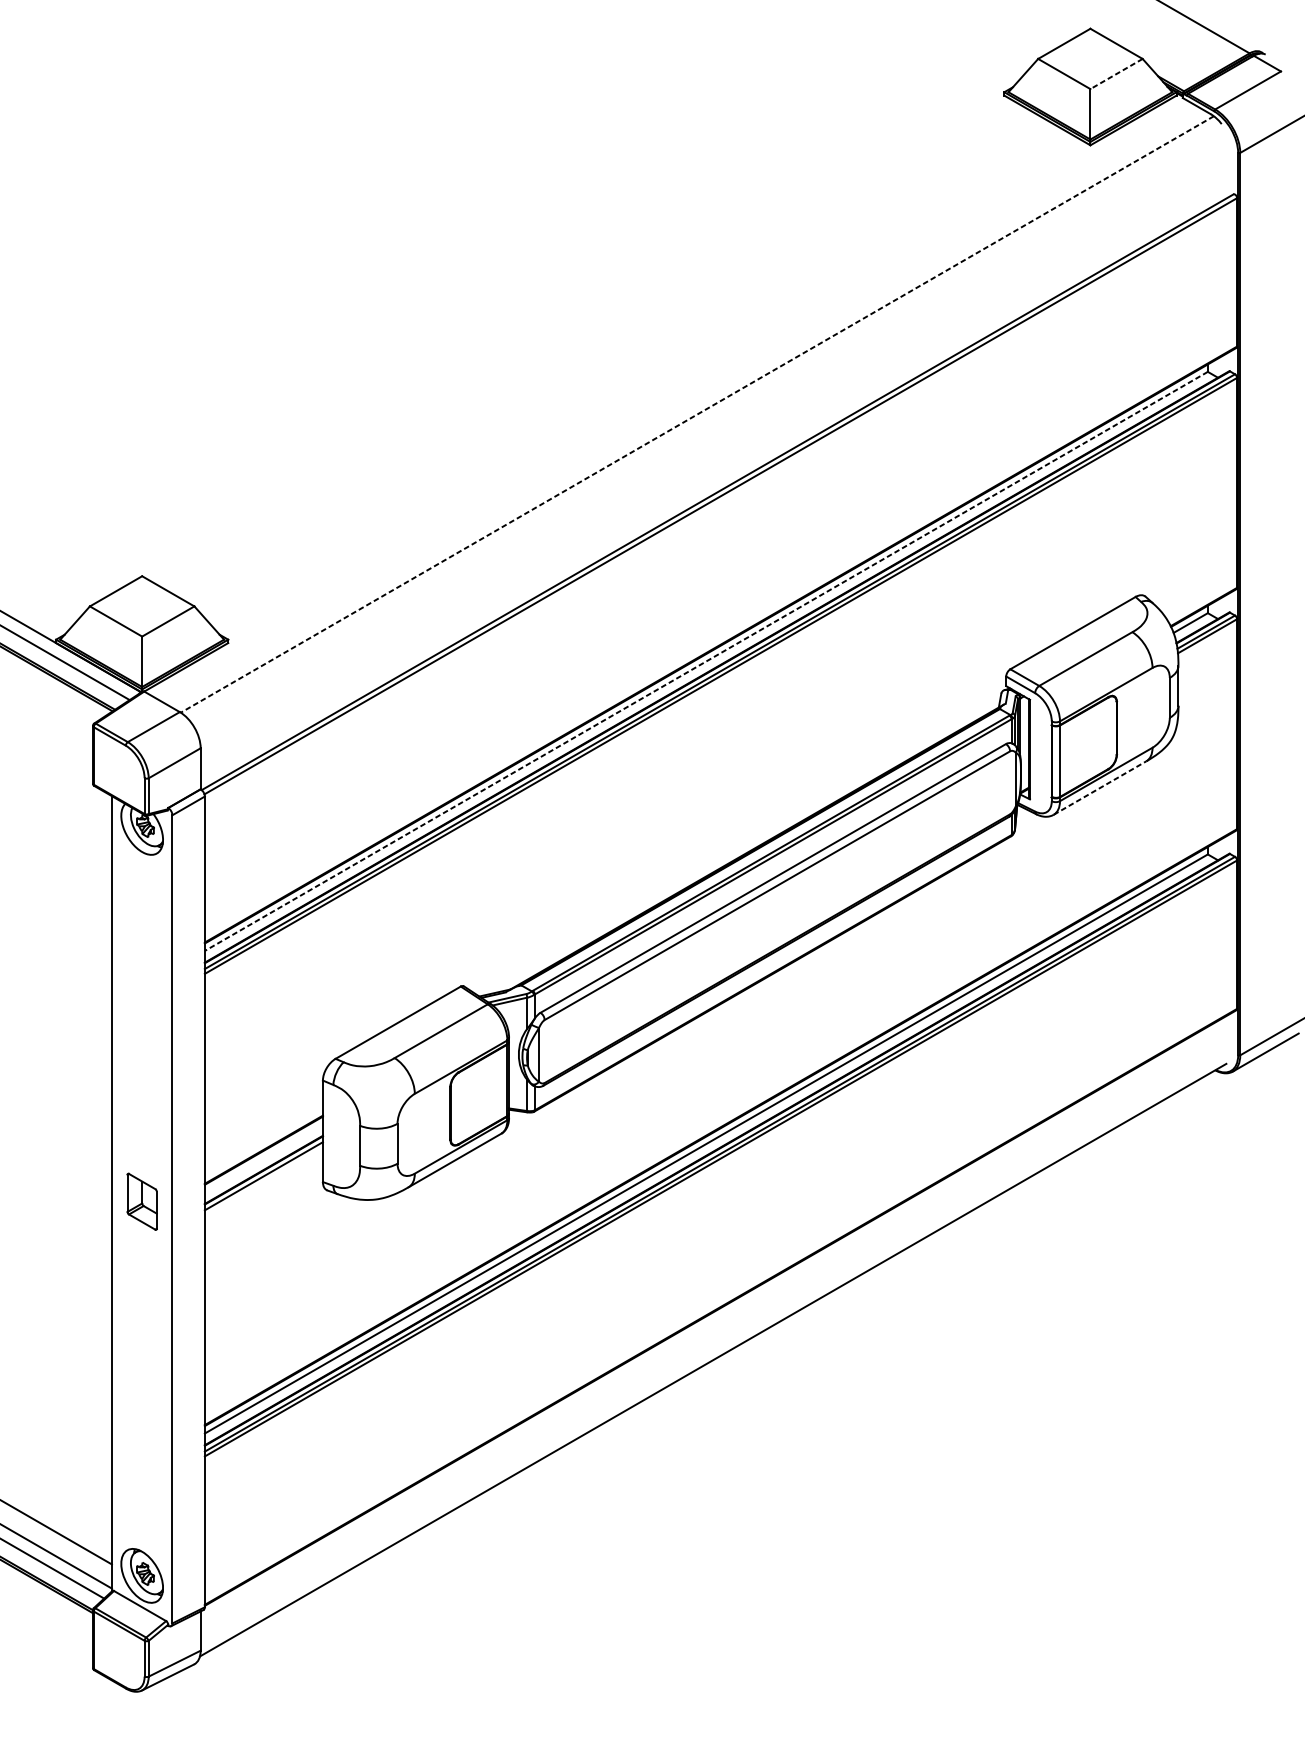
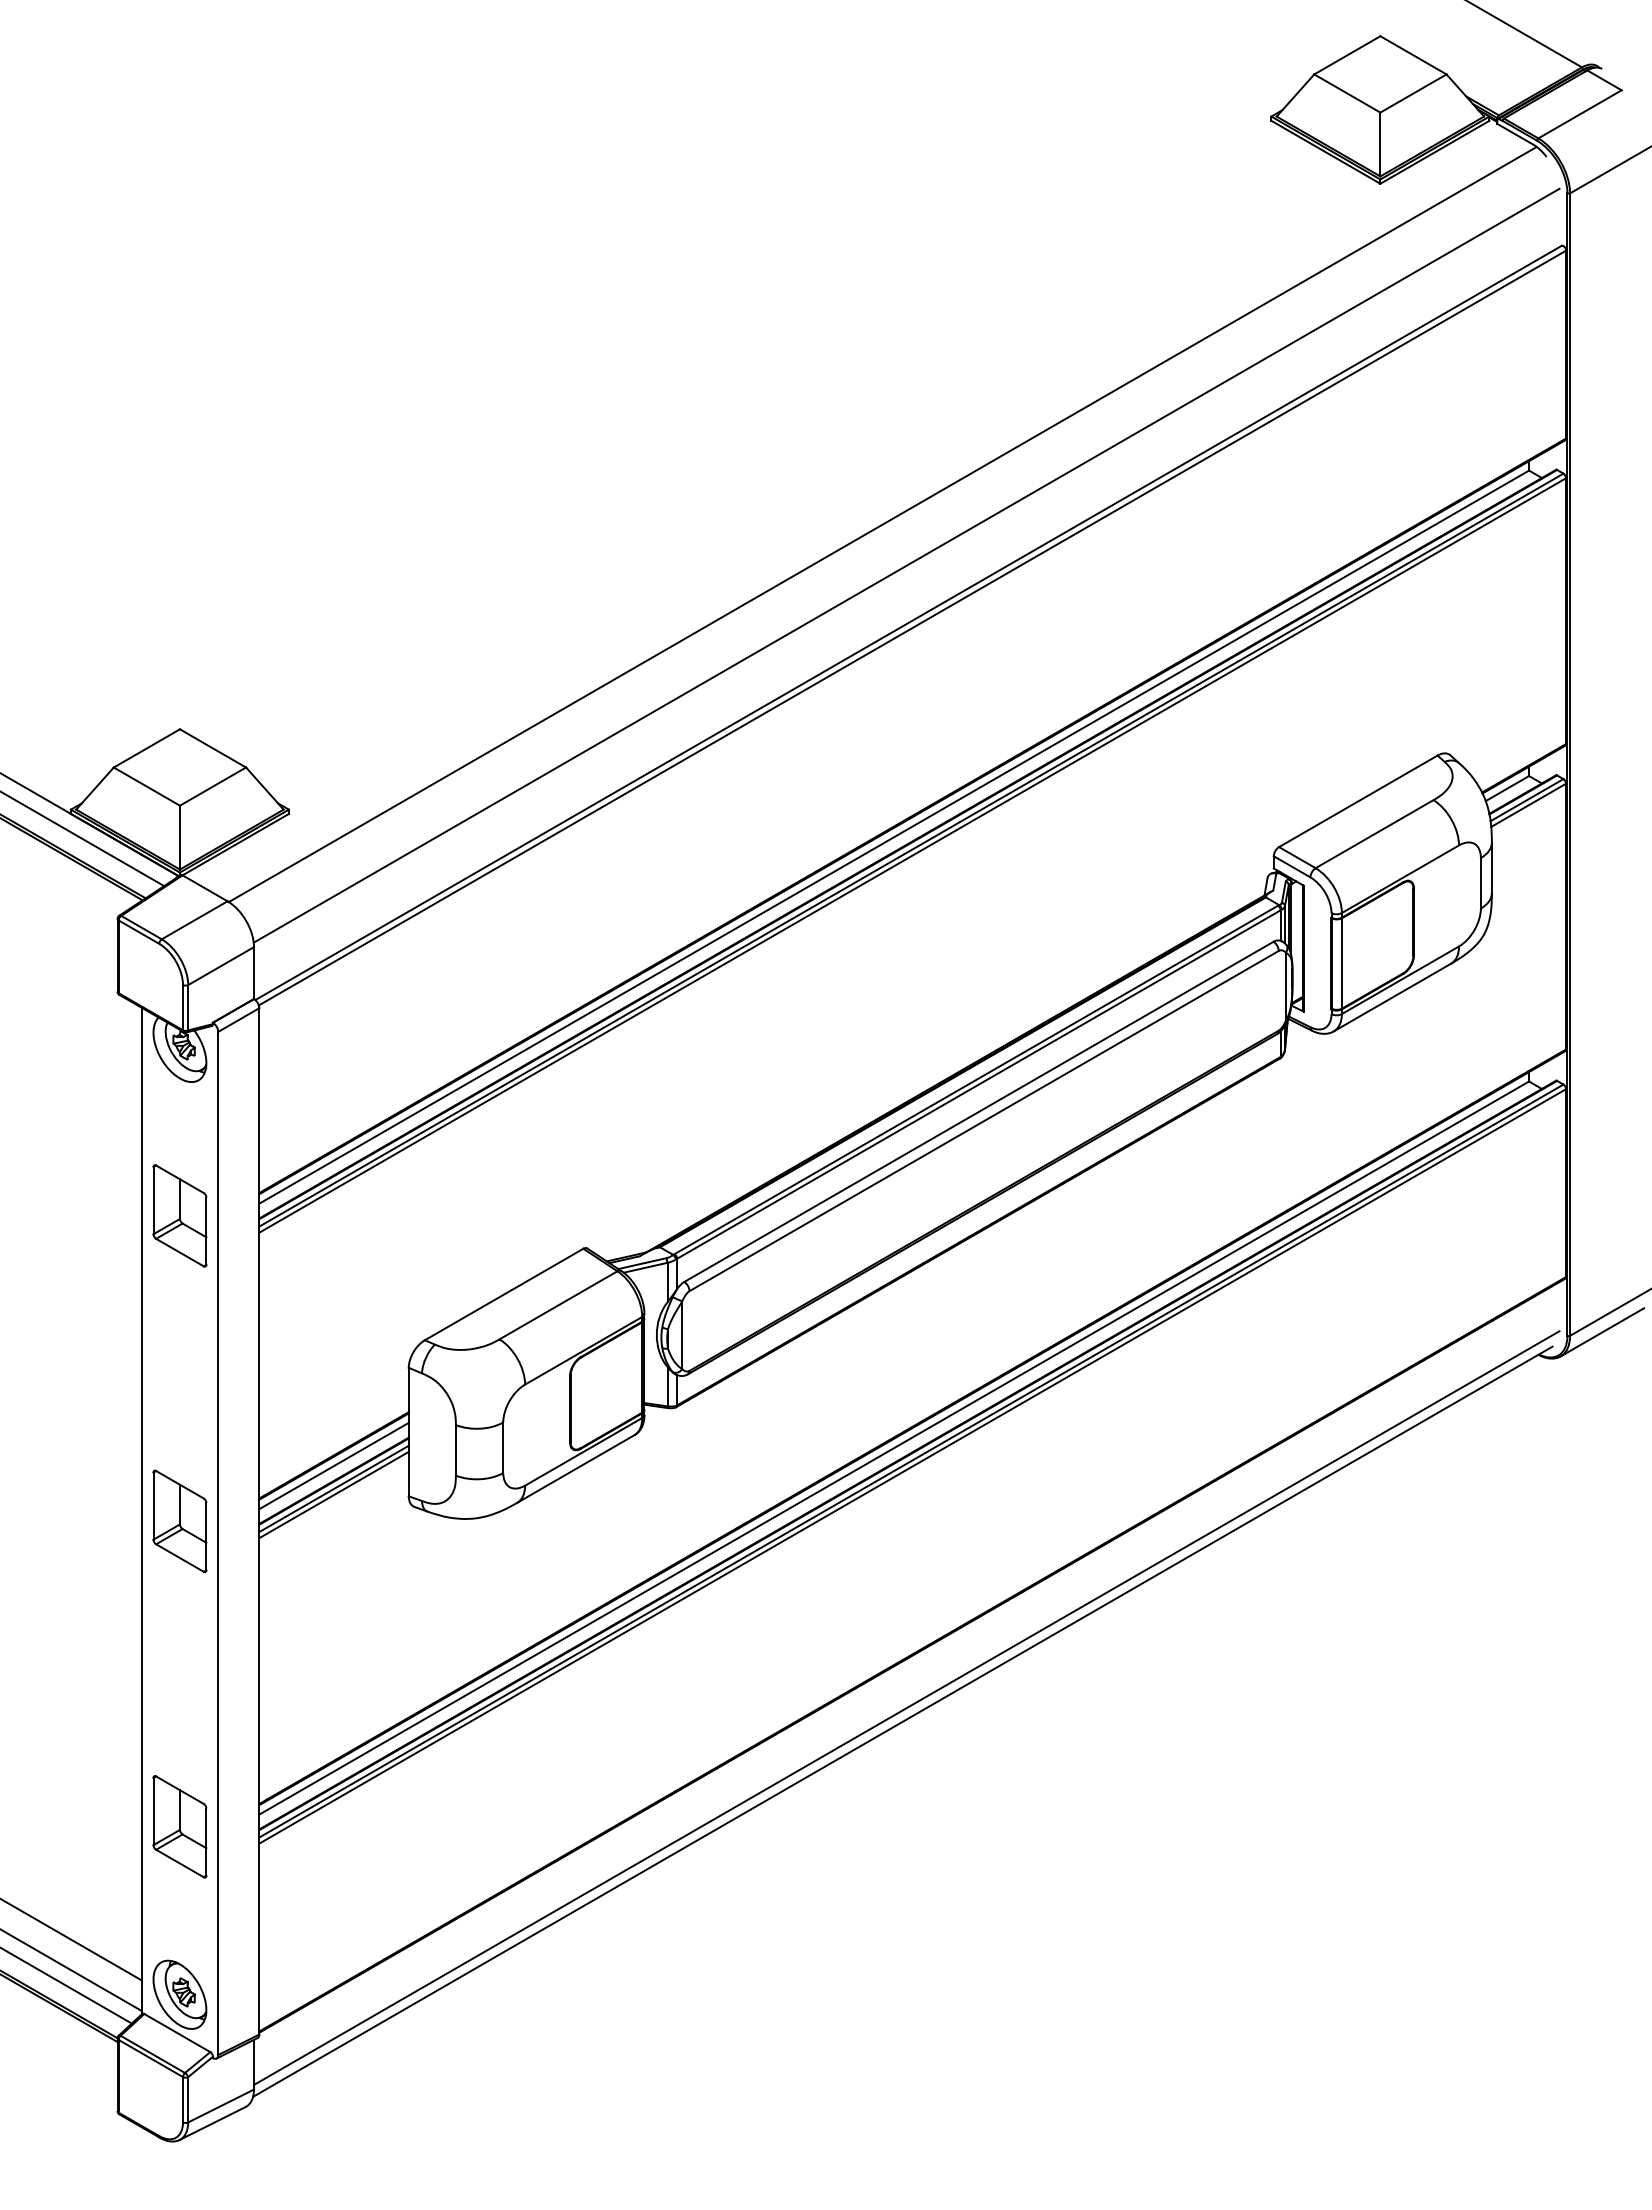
line: (1116, 74) -> (1413, 93), dashed -> solid
line: (697, 414) -> (882, 524), dashed -> solid
line: (716, 446) -> (906, 565), added
line: (705, 661) -> (893, 837), dashed -> solid
line: (1099, 788) -> (1392, 997), dashed -> solid
part: (141, 960) -> (179, 1215), added
line: (263, 1157) -> (333, 1465), added
line: (263, 1180) -> (333, 1494), added
part: (141, 1201) -> (179, 1520), size x1.43
line: (716, 1348) -> (906, 1707), added
part: (141, 1442) -> (179, 1826), added

